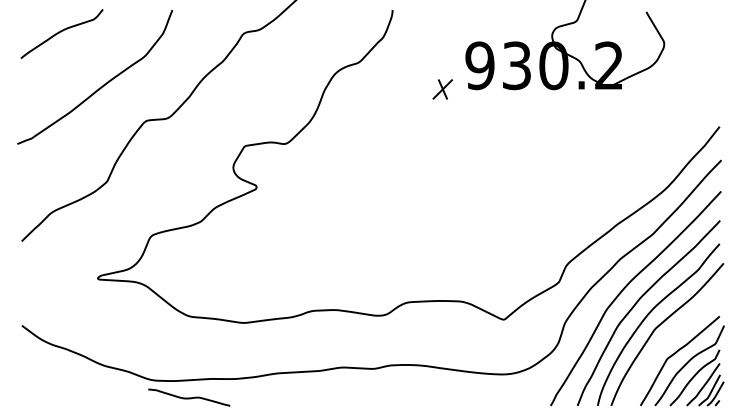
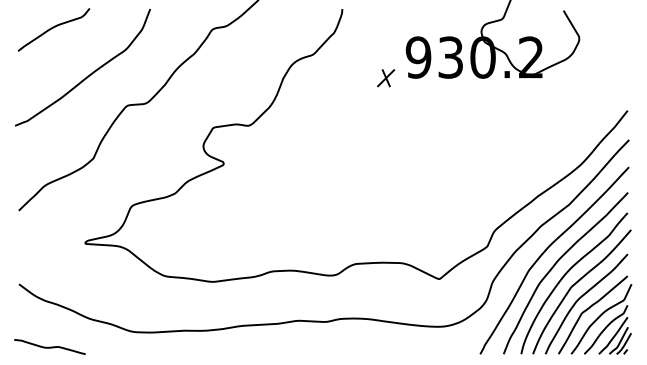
curve: (667, 340) -> (582, 297), added
curve: (188, 397) -> (49, 346), moved

